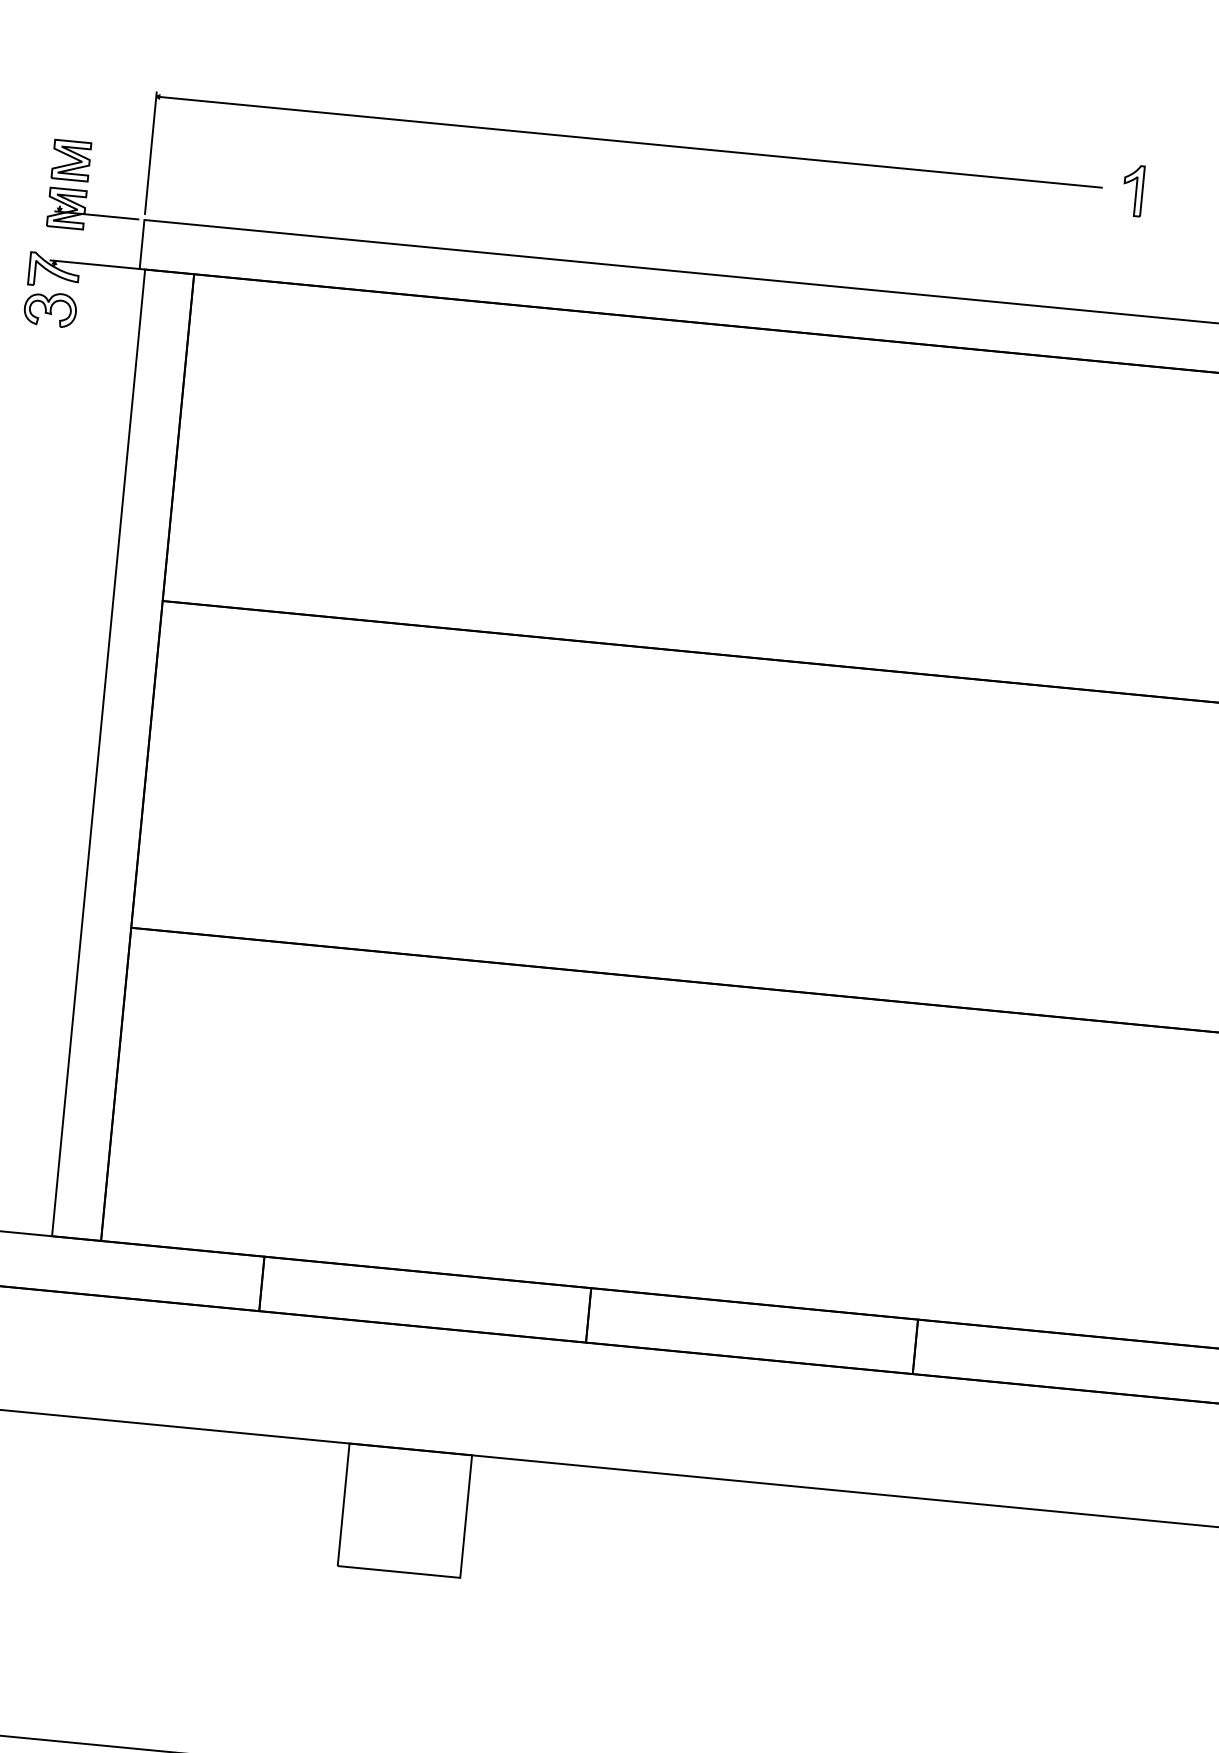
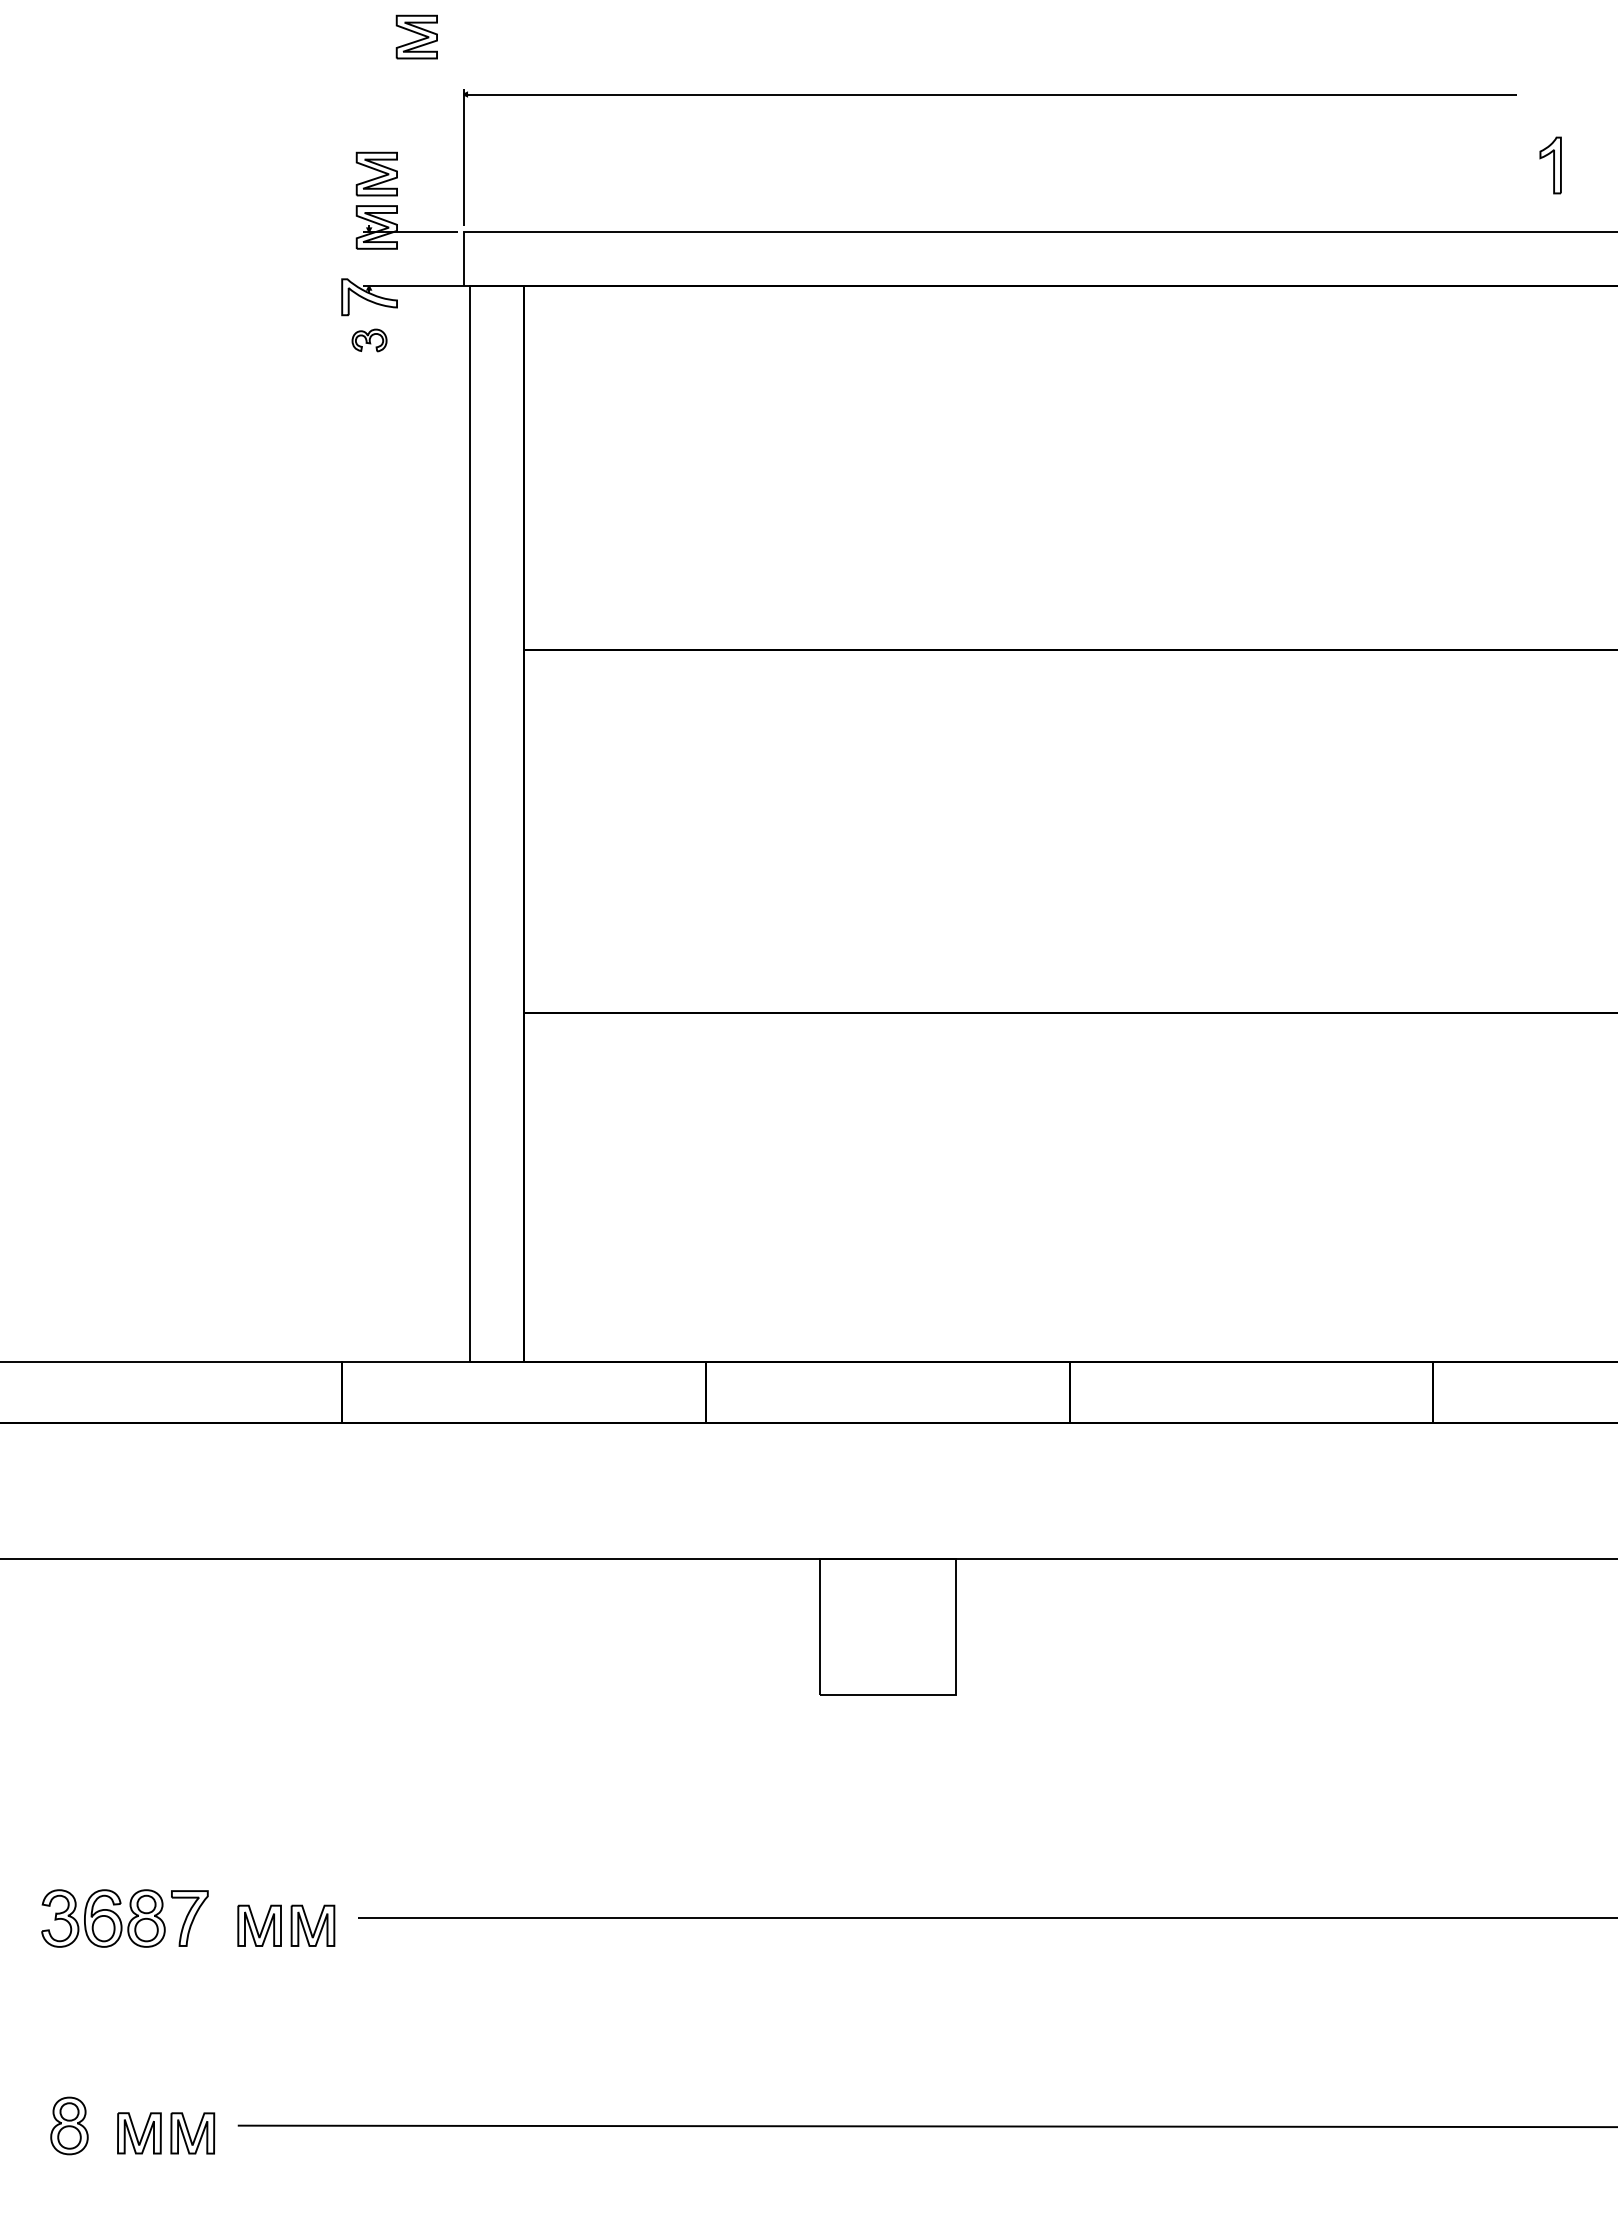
part: (118, 40) -> (416, 36), added
part: (1133, 190) -> (1550, 165), moved
part: (50, 309) -> (369, 340), size x0.6

